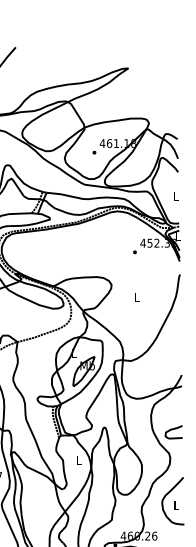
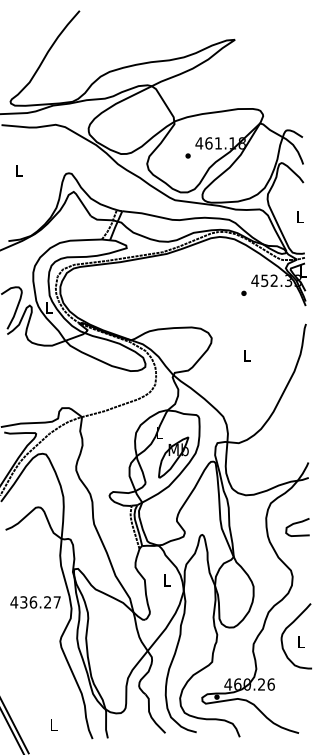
curve: (172, 430) -> (295, 524), moved

